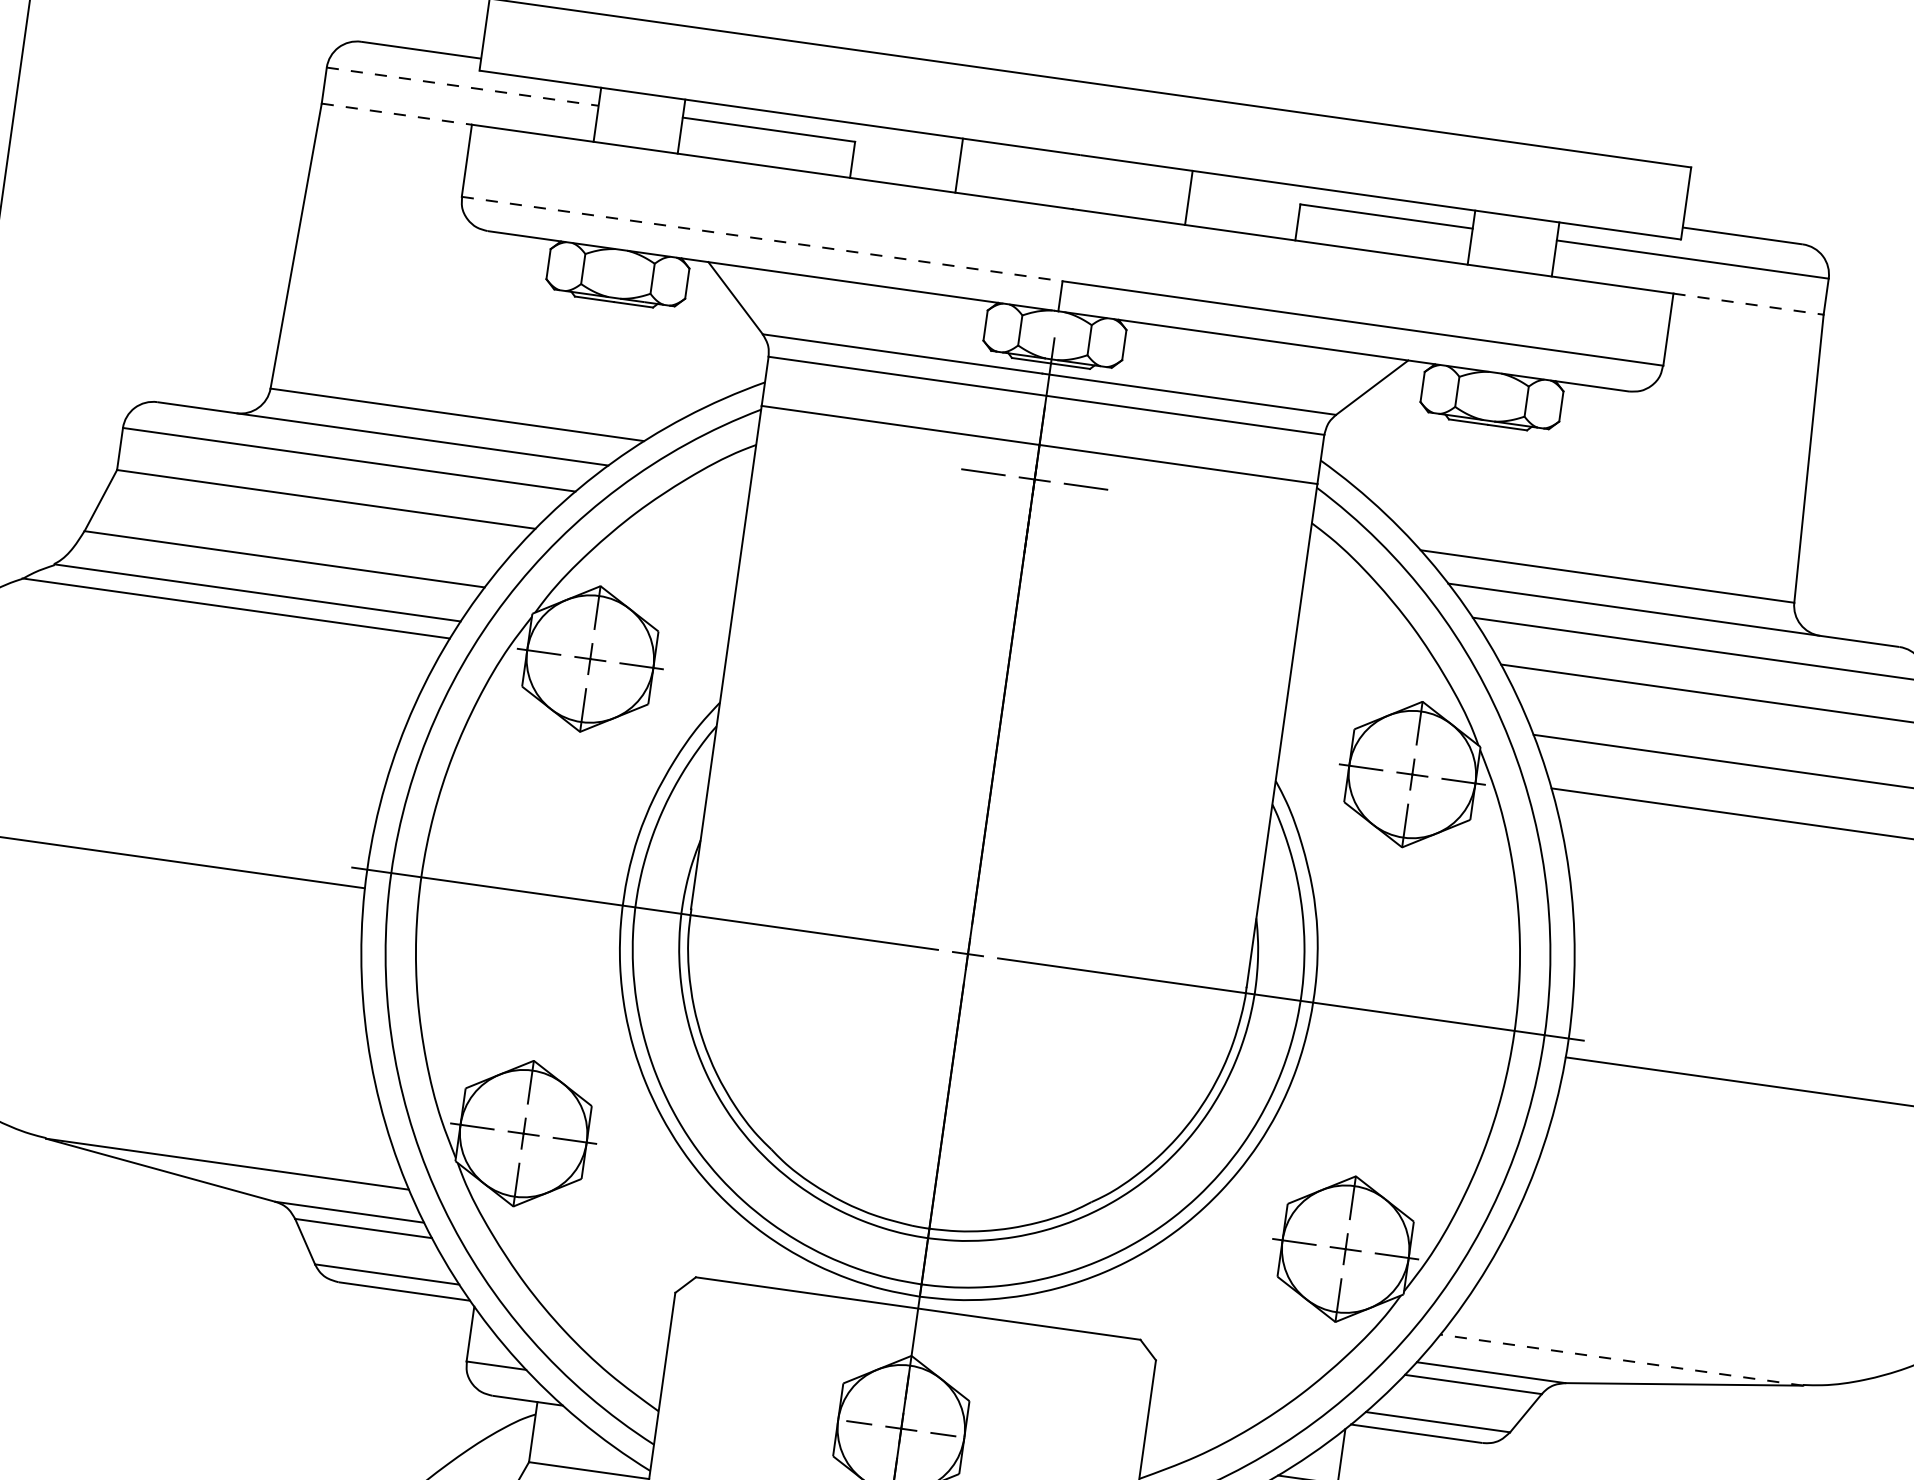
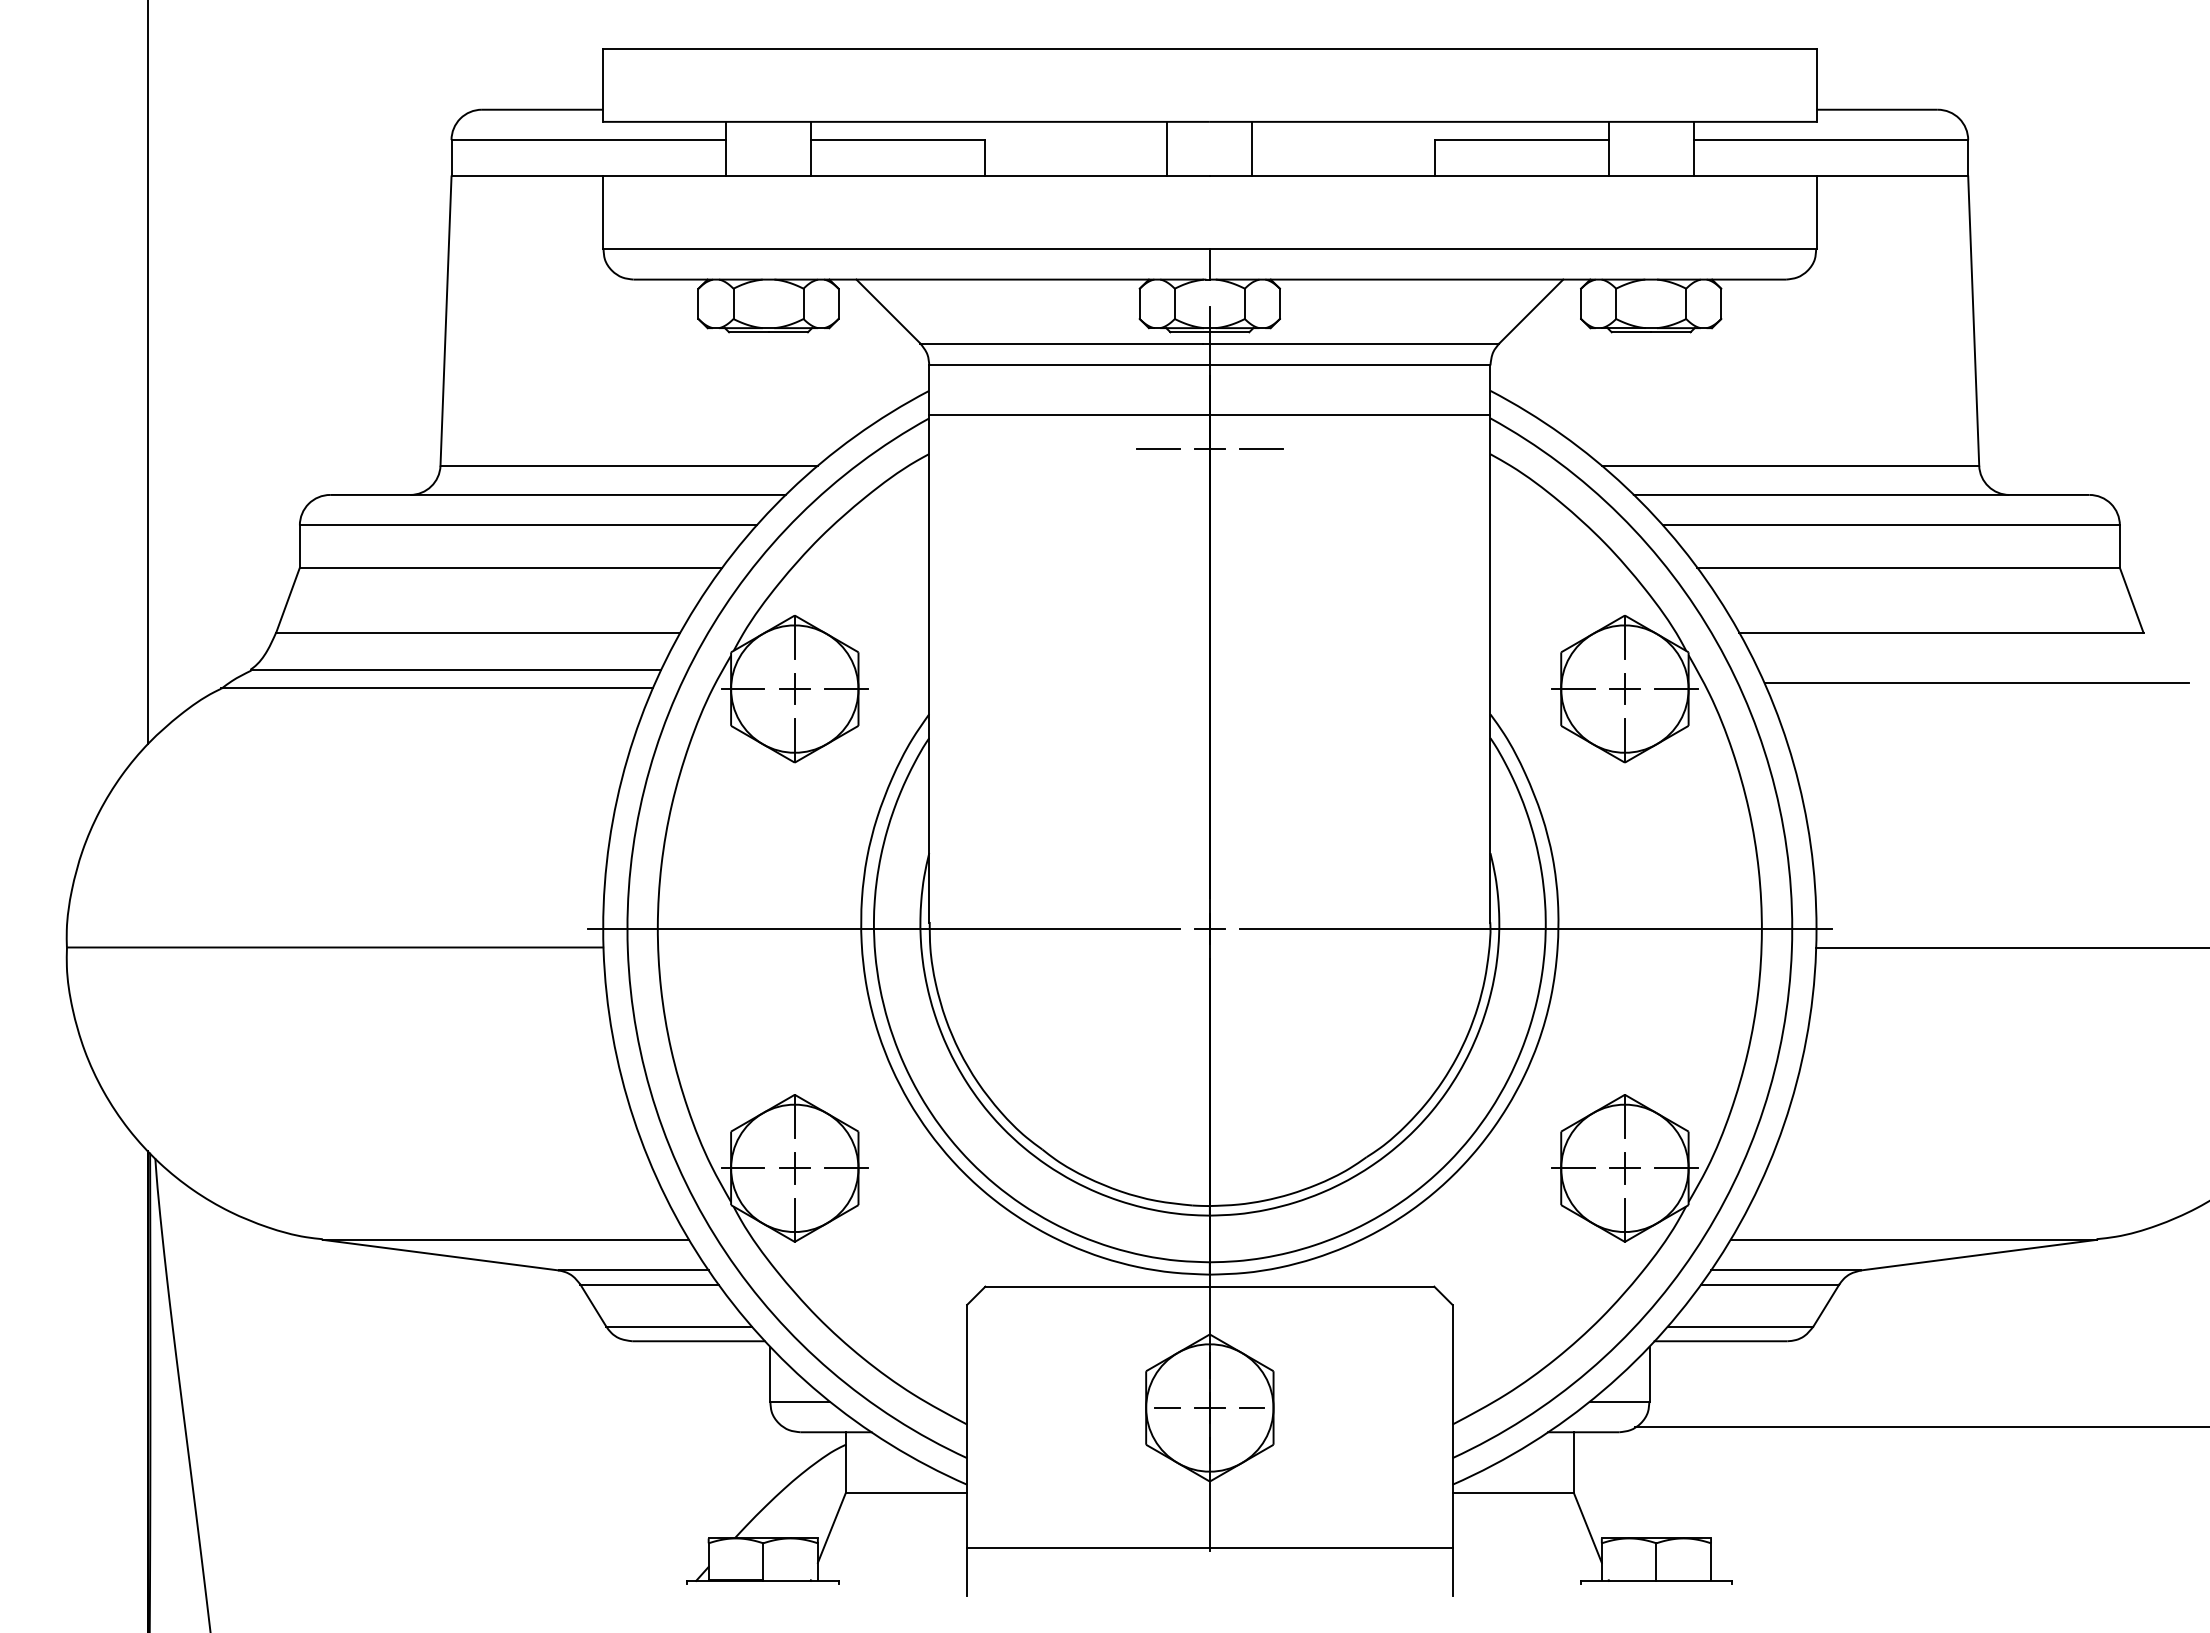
line: (463, 87) -> (589, 140), dashed -> solid
line: (396, 114) -> (527, 176), dashed -> solid
line: (959, 165) -> (1167, 148), moved
line: (1189, 197) -> (1252, 148), moved
line: (763, 239) -> (907, 249), dashed -> solid
line: (1748, 304) -> (1892, 176), dashed -> solid
line: (1621, 1359) -> (1913, 1239), dashed -> solid

